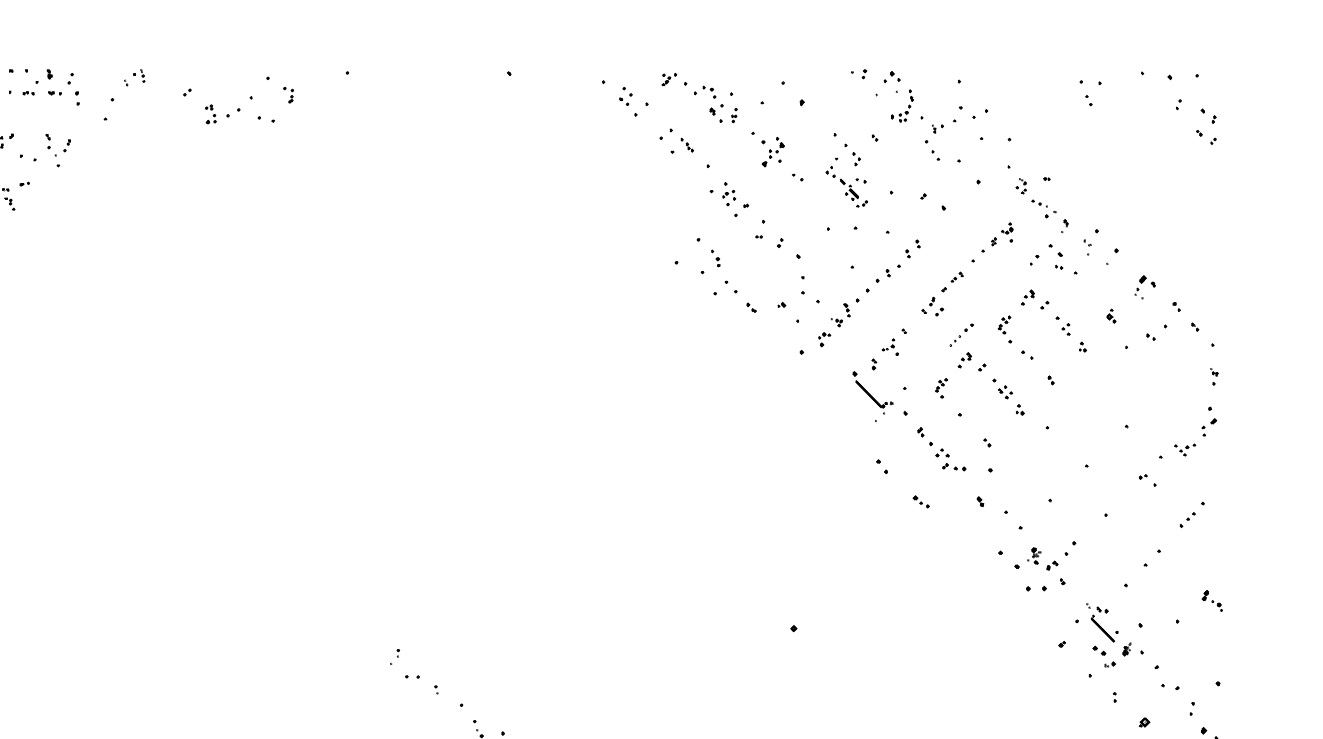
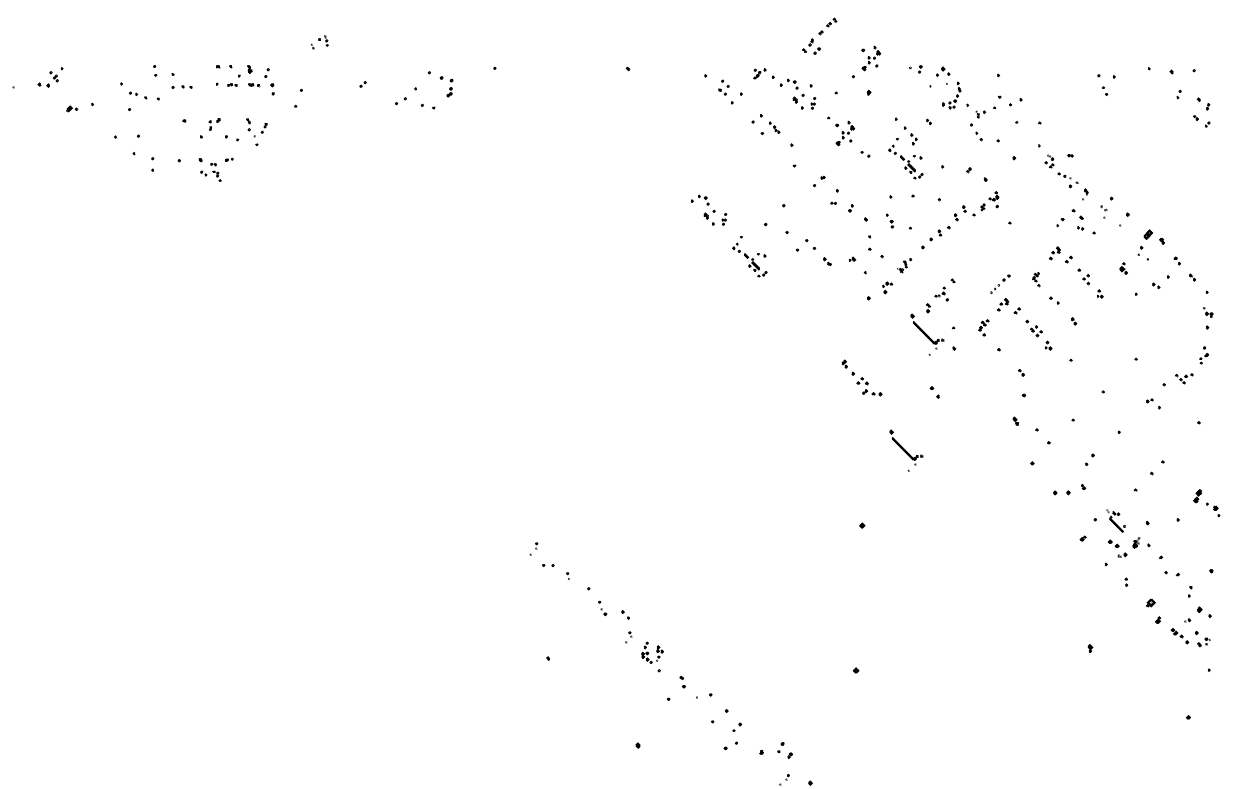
part: (805, 60) -> (871, 58), added
part: (134, 77) -> (319, 42), moved
part: (287, 95) -> (445, 86), size x1.6
part: (210, 114) -> (382, 102), removed
part: (728, 194) -> (808, 168), removed
part: (997, 237) -> (985, 203), moved
part: (608, 244) -> (709, 209), added
part: (716, 257) -> (890, 220), moved
part: (1145, 286) -> (1151, 244), size x1.6
part: (942, 293) -> (819, 35), moved
part: (656, 301) -> (749, 256), added
part: (845, 312) -> (904, 265), size x0.6
part: (1005, 329) -> (1036, 279), size x0.6
part: (1214, 376) -> (1208, 318), size x1.6
part: (1208, 421) -> (1203, 355), size x0.7
part: (941, 448) -> (861, 377), moved
part: (920, 500) -> (966, 420), removed
part: (1187, 520) -> (1186, 436), removed
part: (847, 537) -> (906, 450), added
part: (1035, 559) -> (1061, 468), removed
part: (1212, 600) -> (1206, 502), size x1.6
part: (1101, 622) -> (1115, 520), size x0.7

